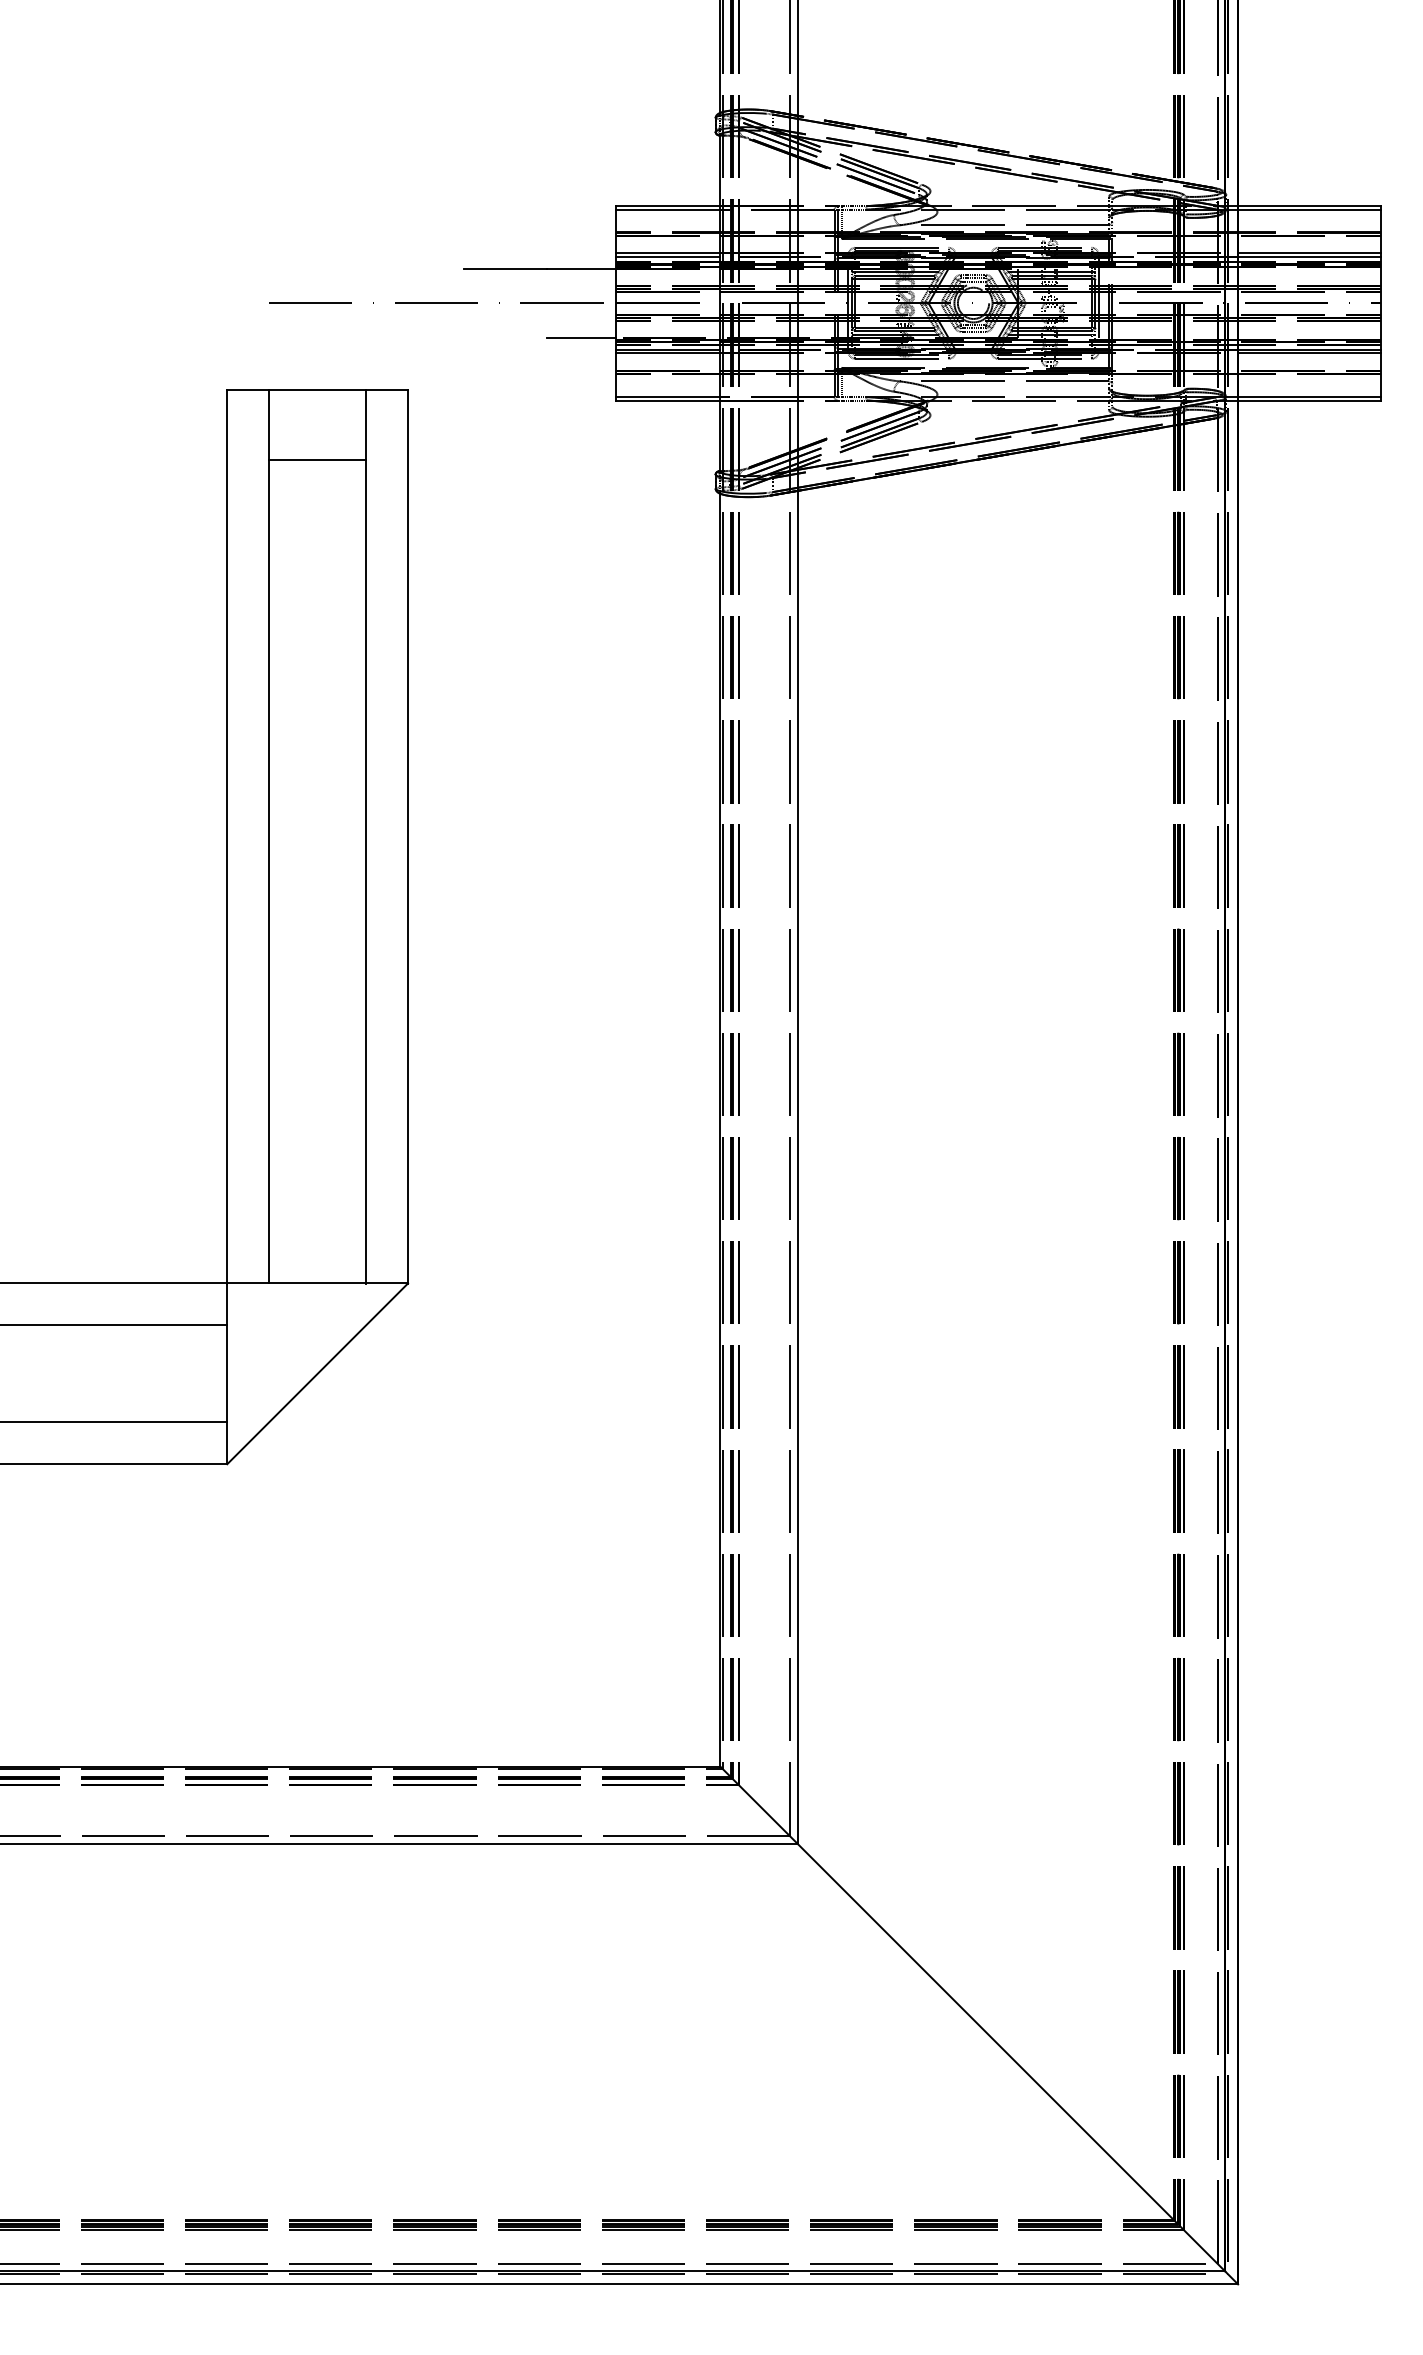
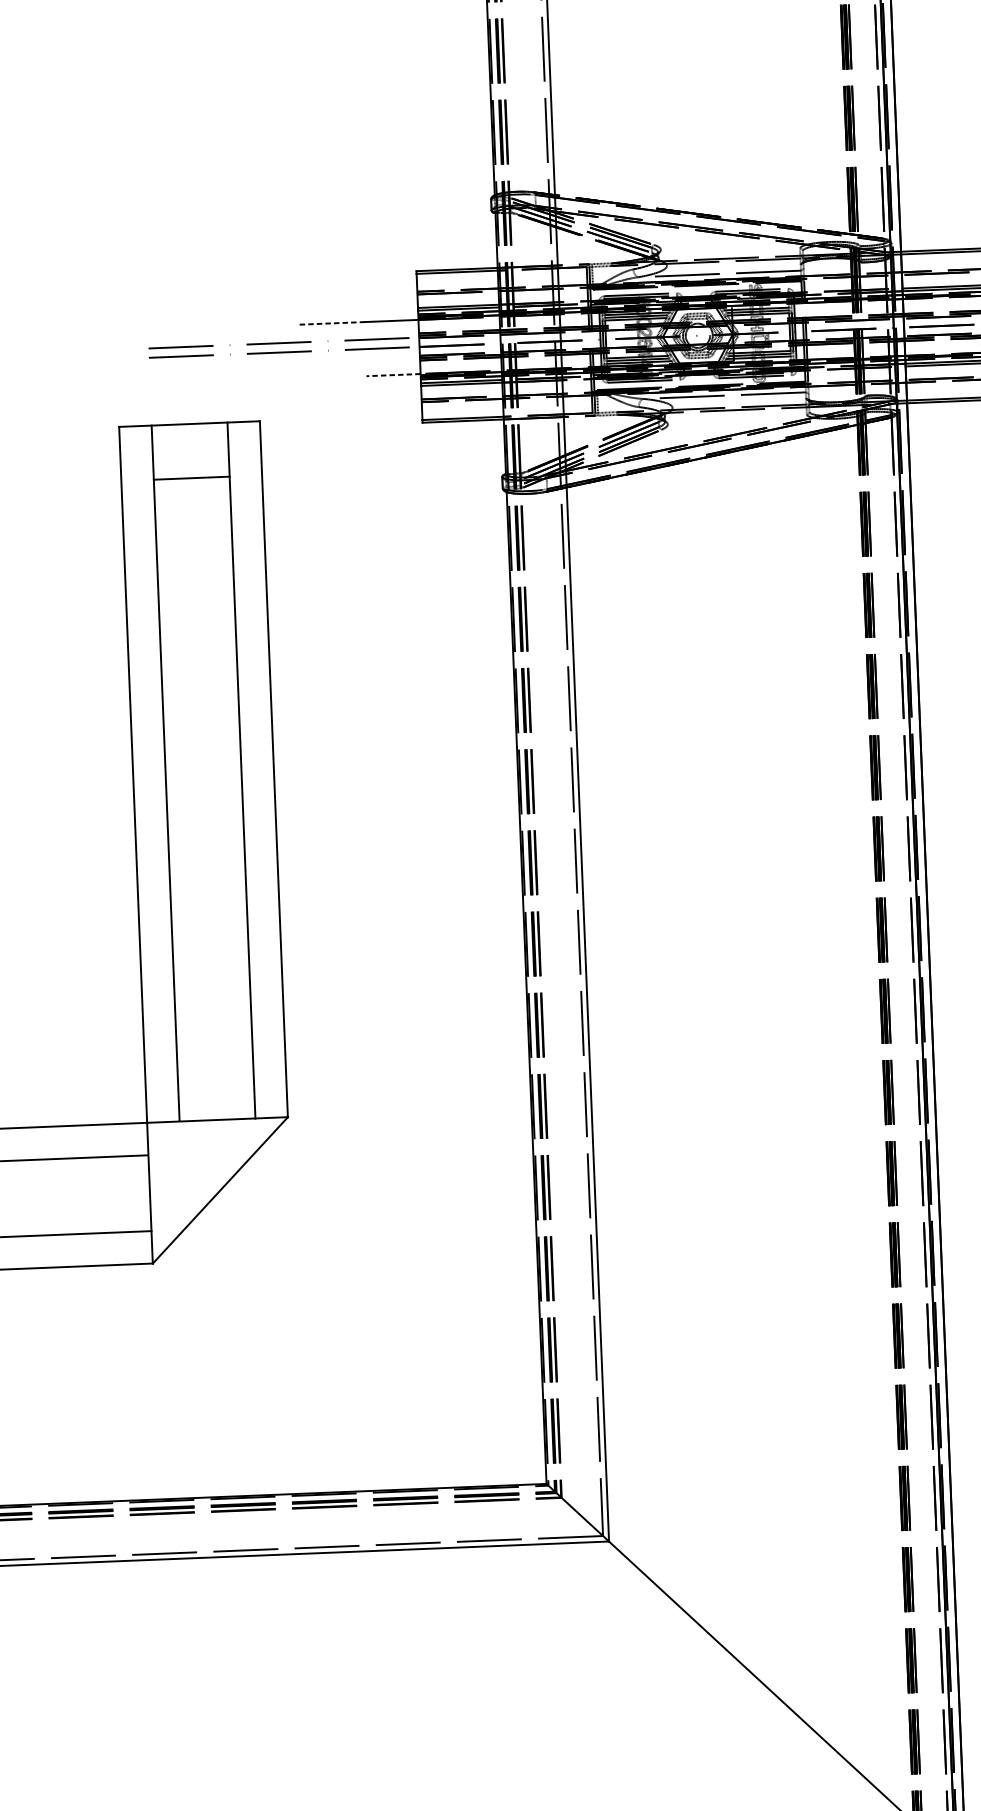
line: (505, 268) -> (332, 323), solid -> dashed
line: (436, 290) -> (279, 342), added
line: (581, 338) -> (393, 375), solid -> dashed

